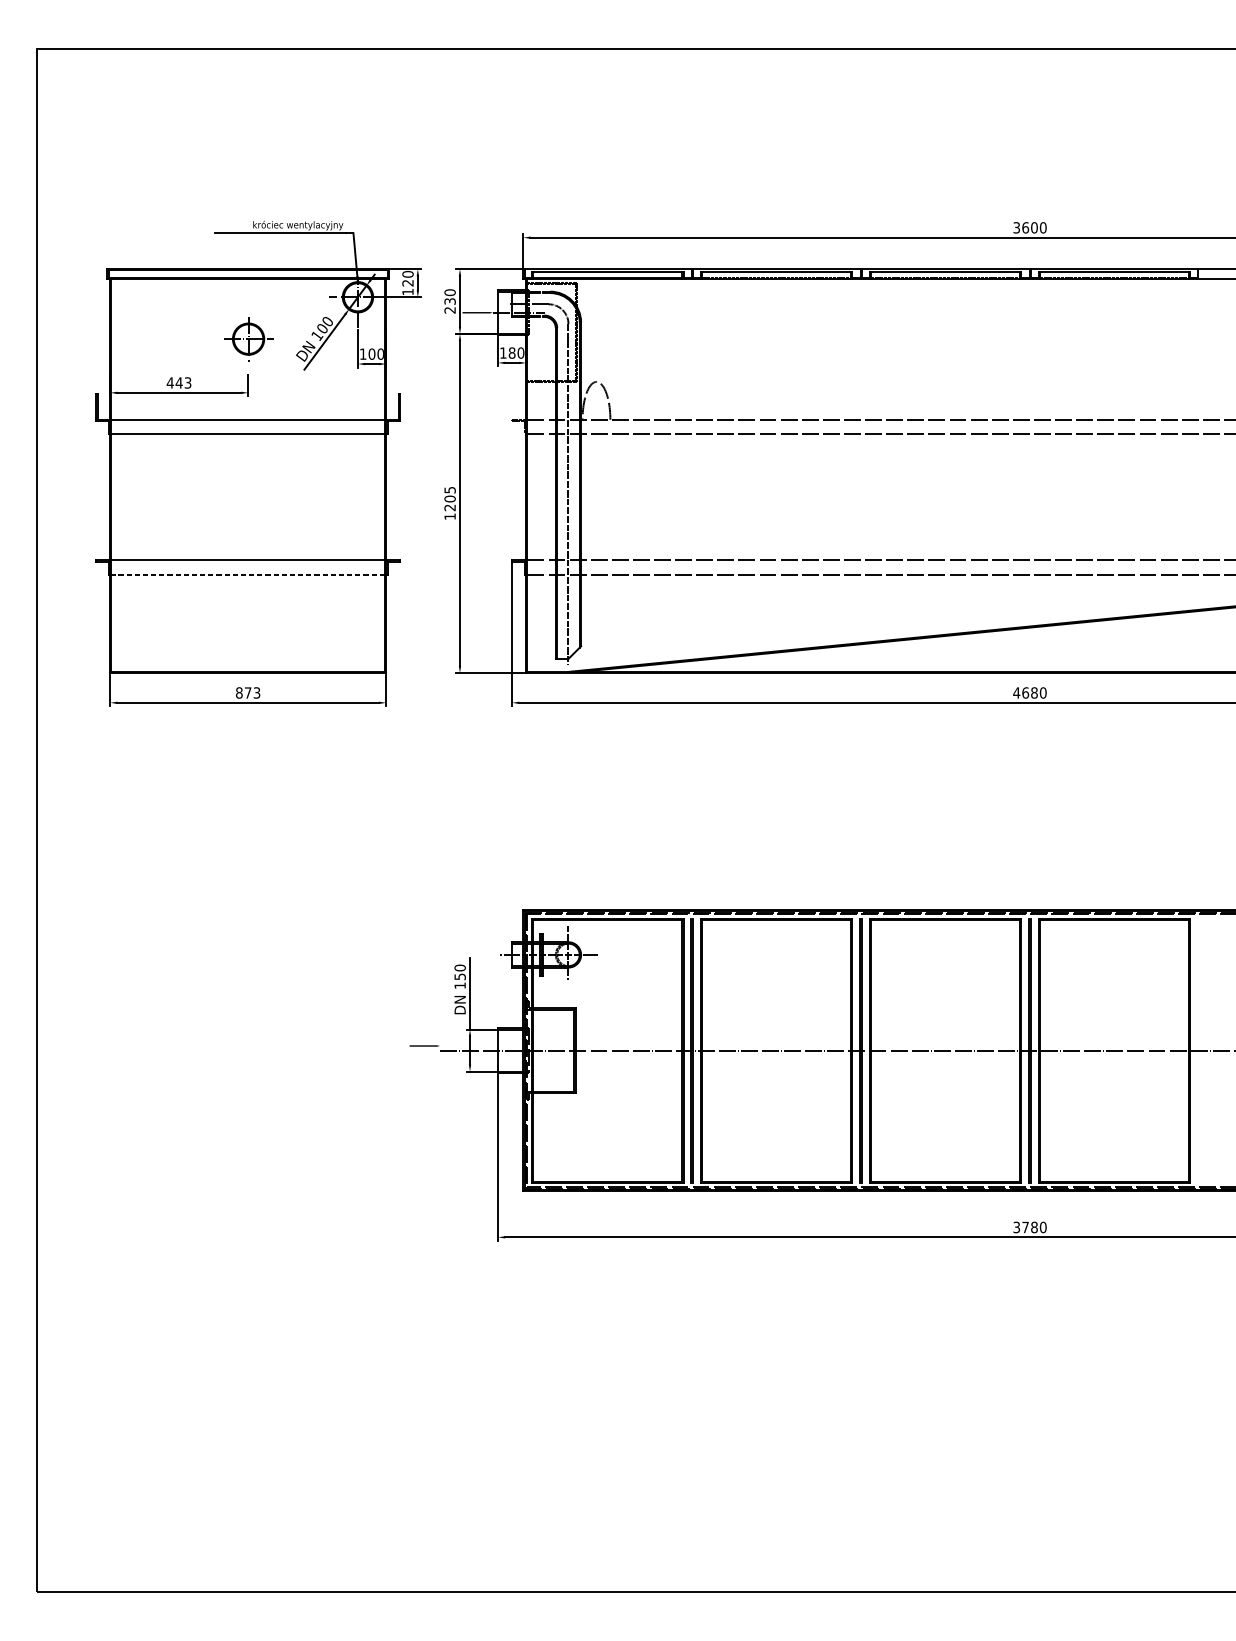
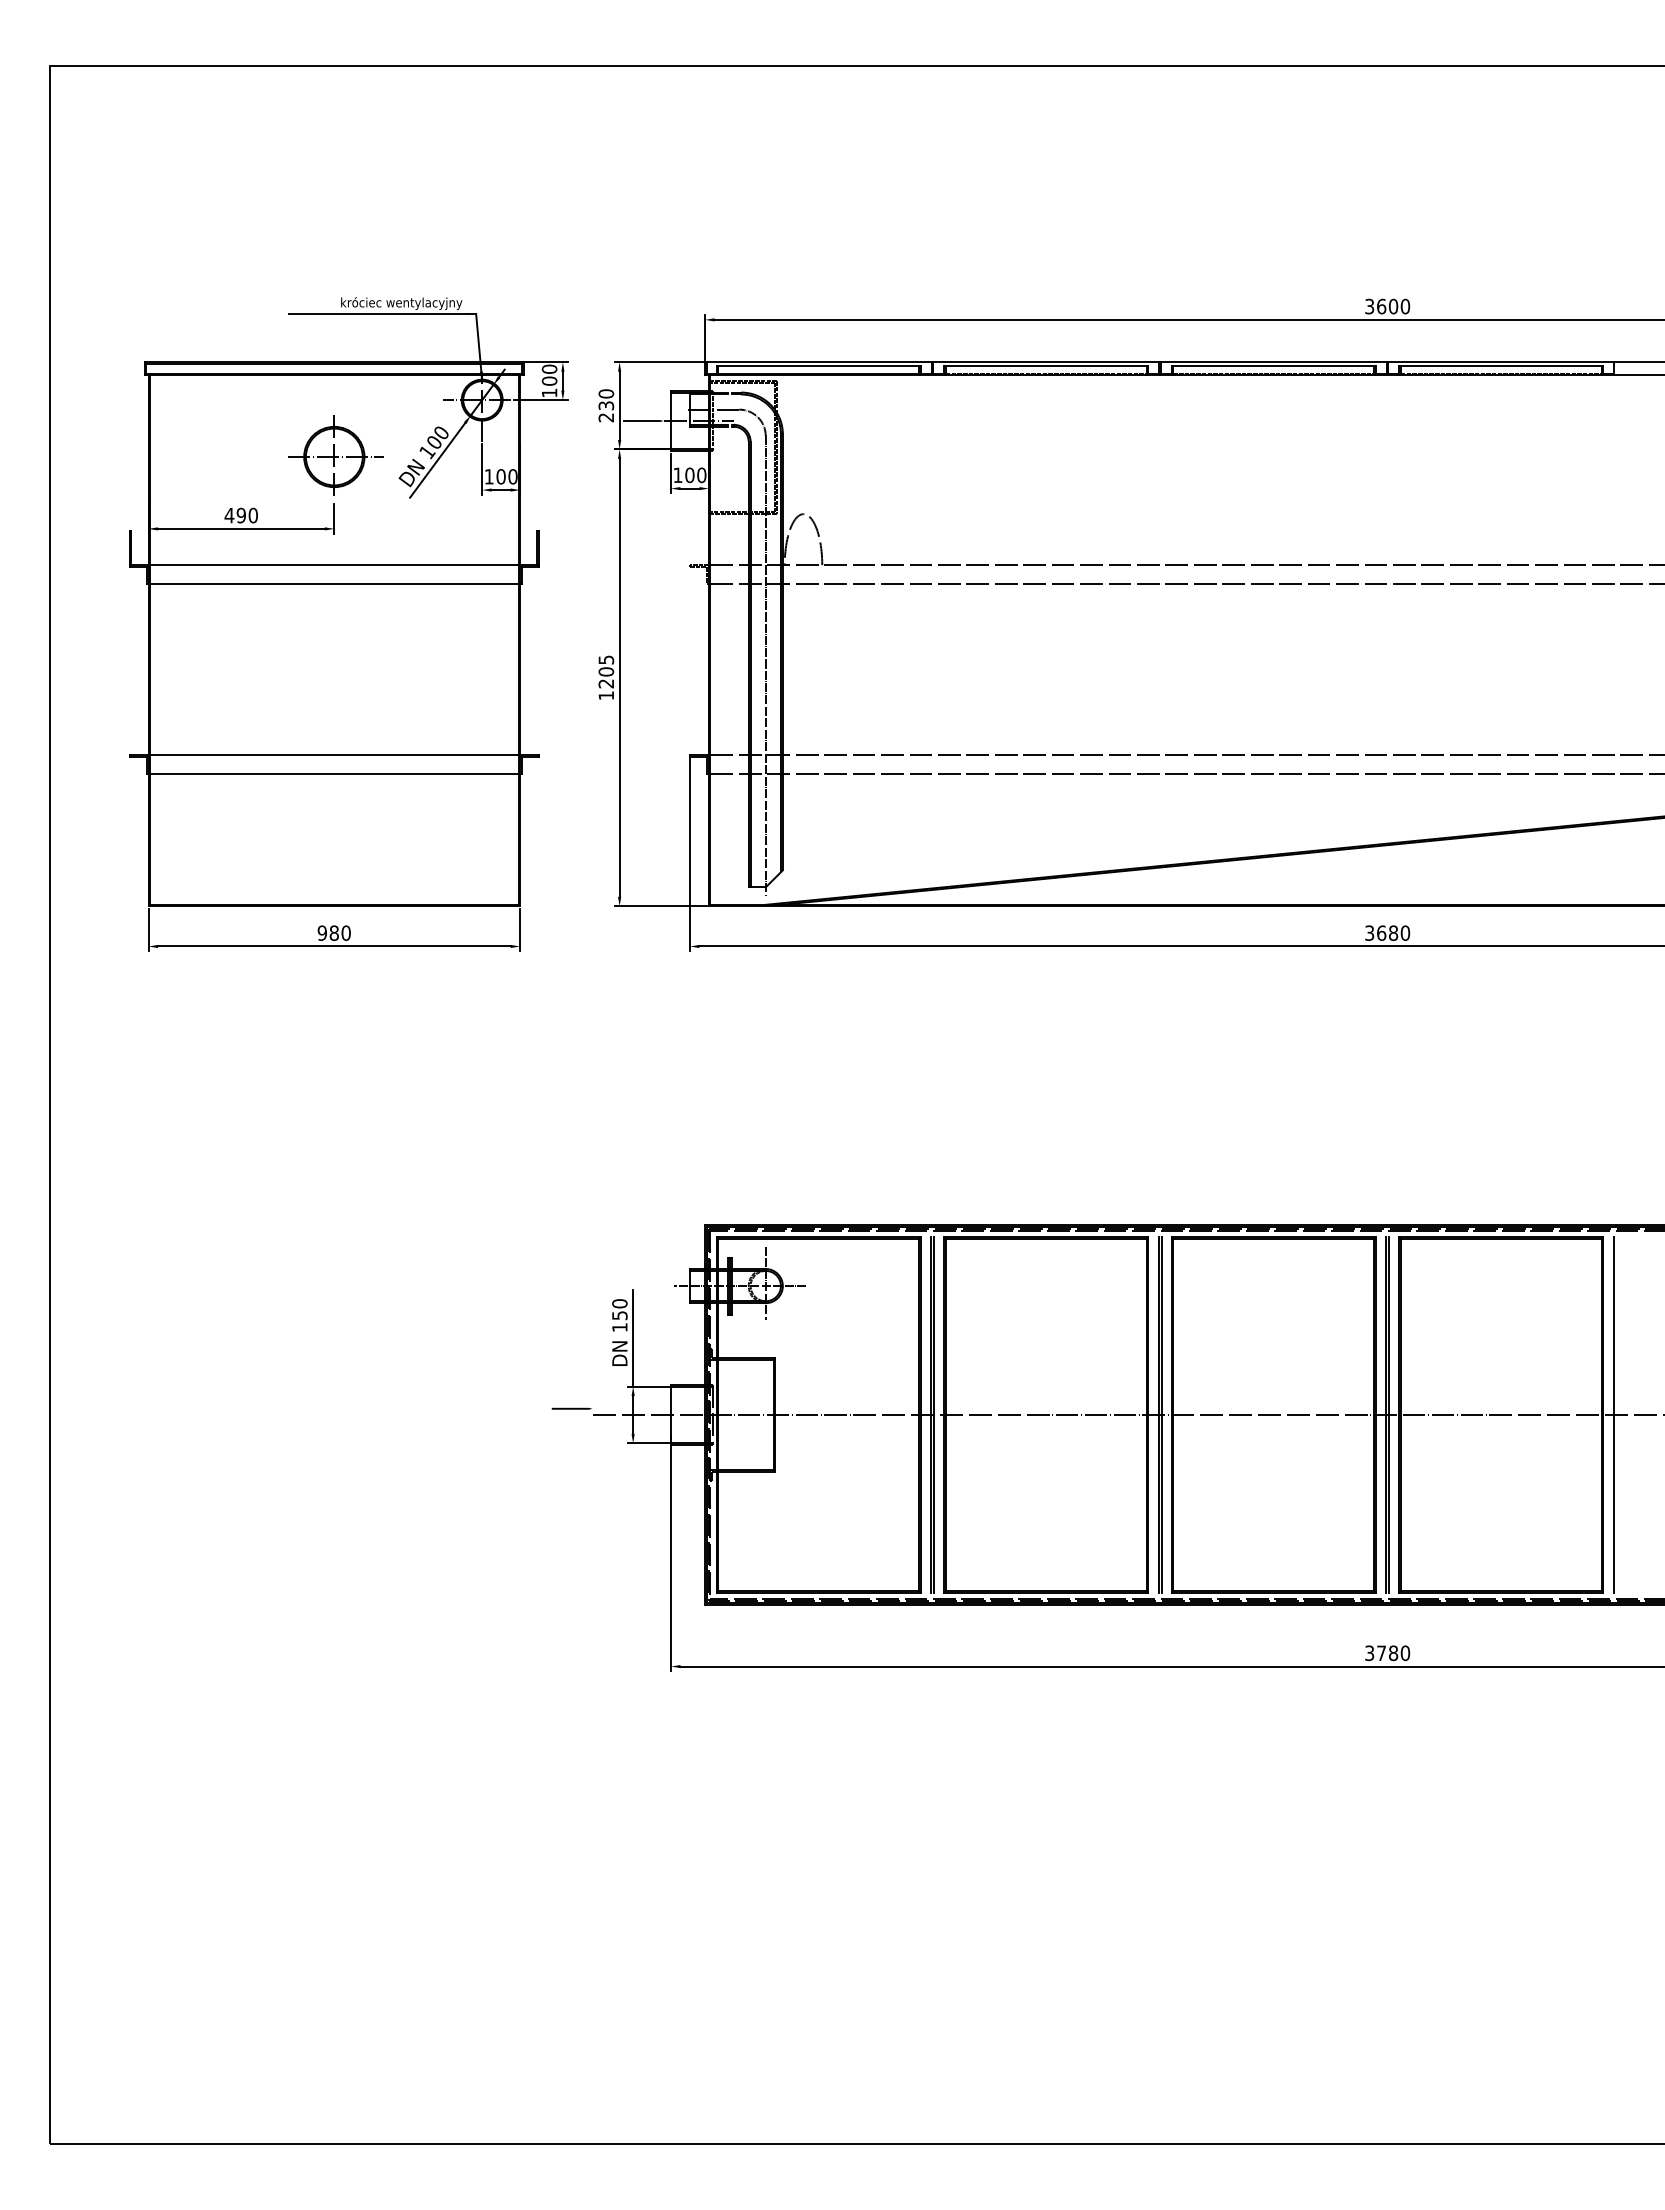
text: (407, 282) -> (549, 380), 120 -> 100
part: (249, 338) -> (335, 455), size x1.43
text: (511, 352) -> (689, 474), 180 -> 100
text: (183, 382) -> (246, 515), 443 -> 490
line: (248, 574) -> (334, 773), dashed -> solid
text: (247, 692) -> (333, 932), 873 -> 980
text: (1016, 692) -> (1369, 932), 4680 -> 3680
line: (1197, 1050) -> (1613, 1414), added

